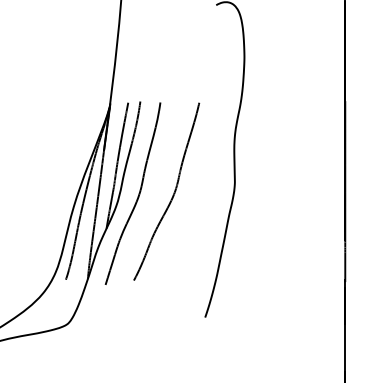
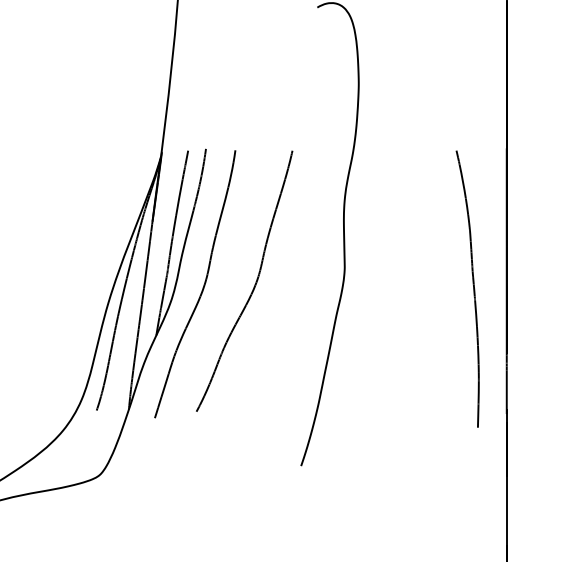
part: (318, 196) -> (467, 288), added

